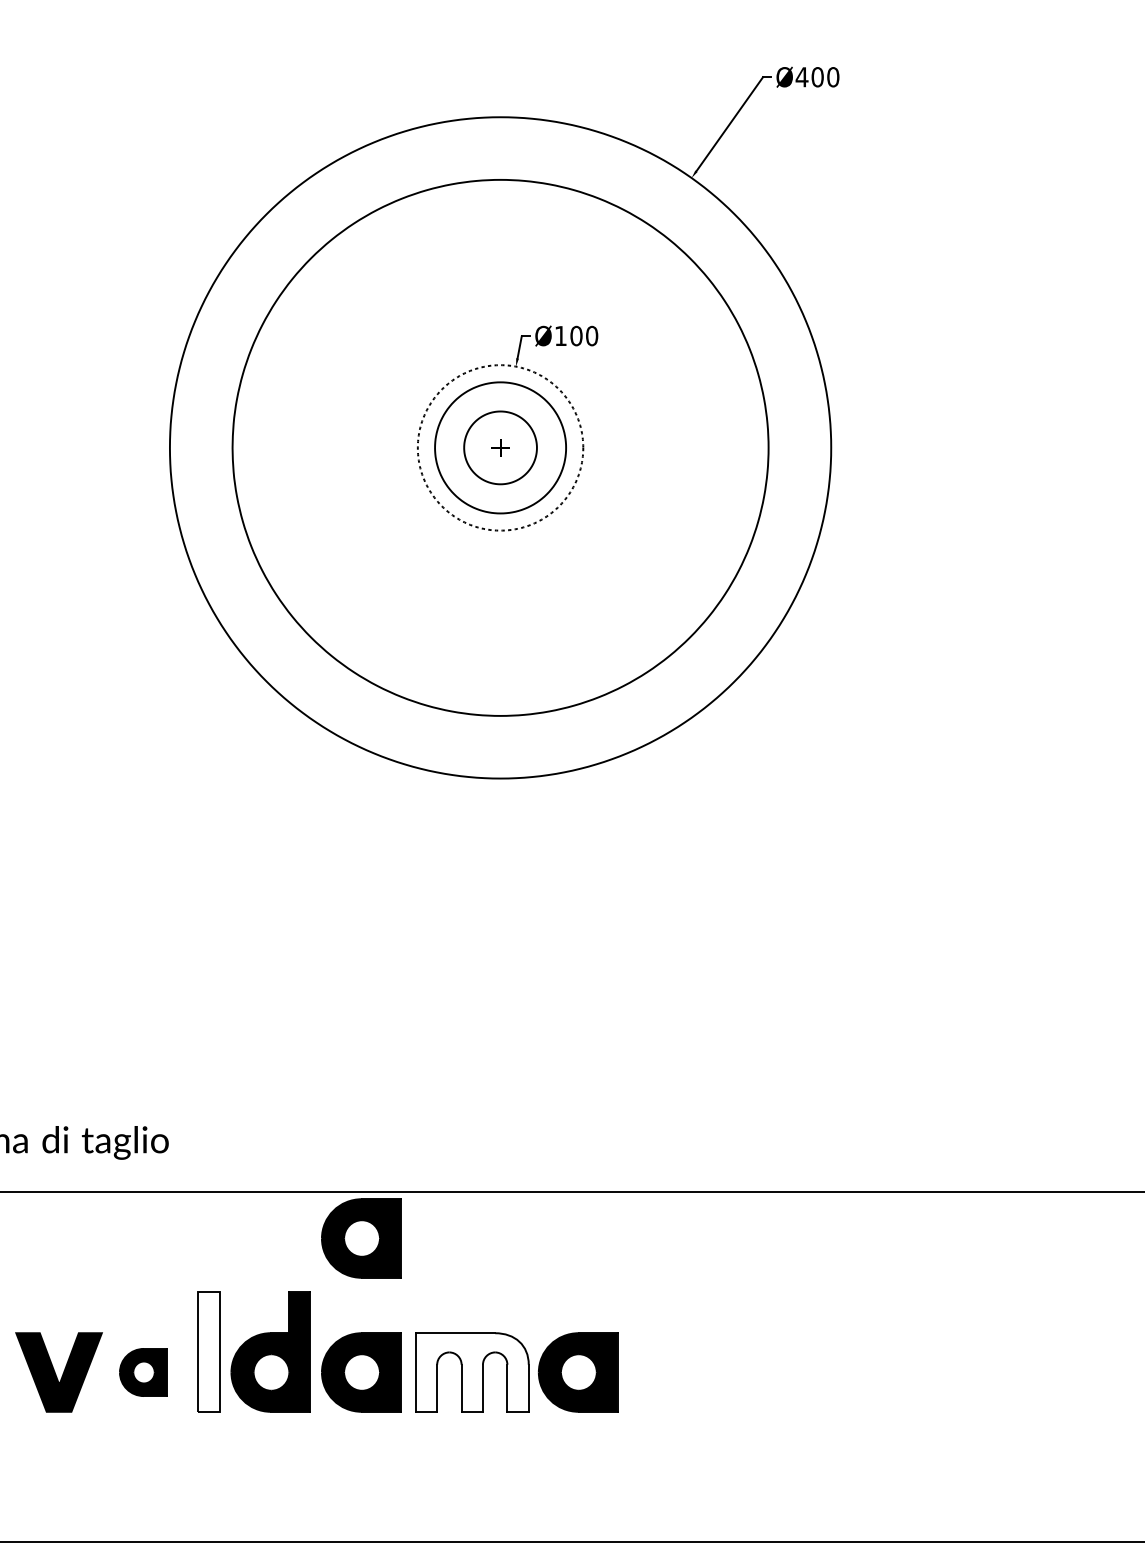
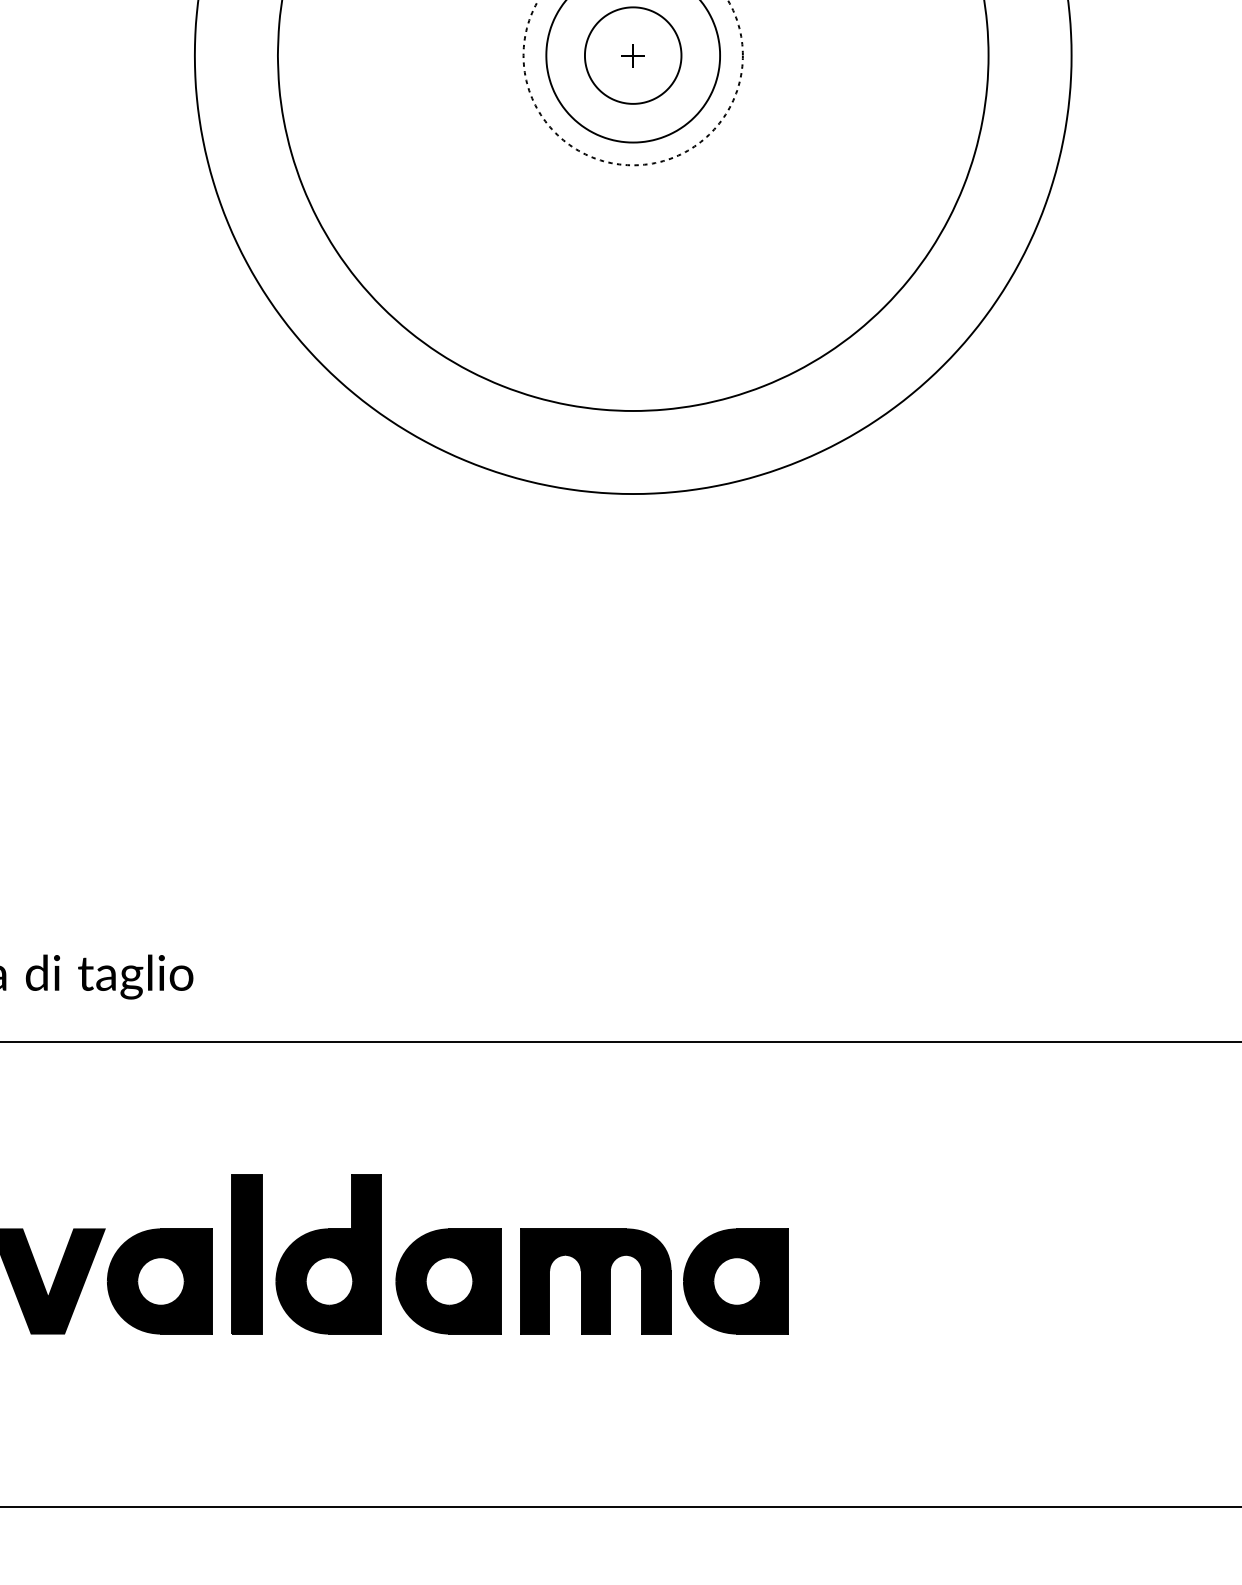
part: (361, 1238) -> (448, 1103), removed
fill: (209, 1351) -> (247, 1253), added
part: (143, 1372) -> (159, 1281), size x1.67
fill: (471, 1372) -> (594, 1281), added

